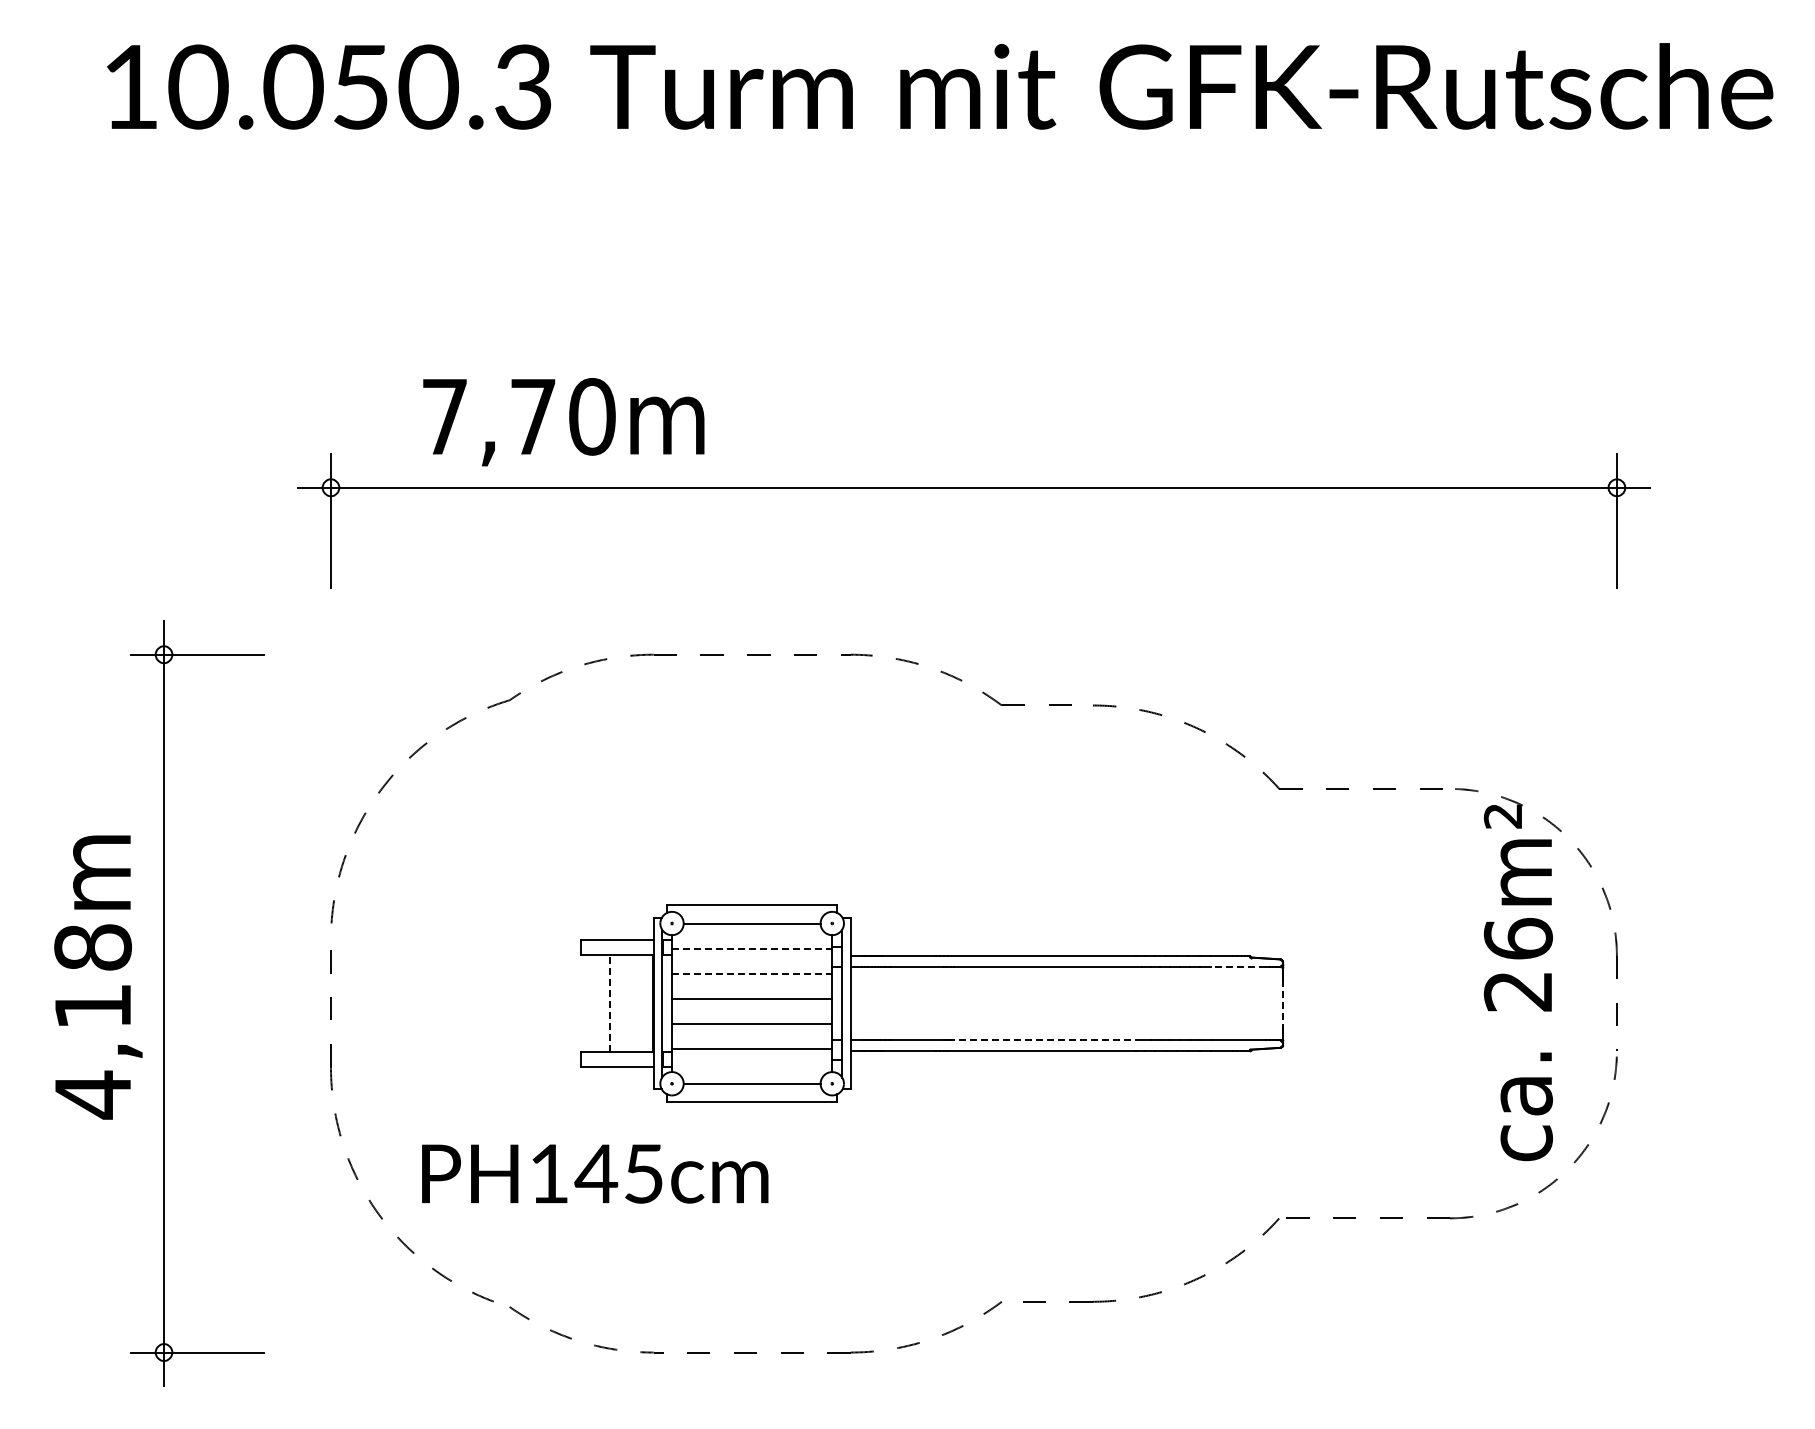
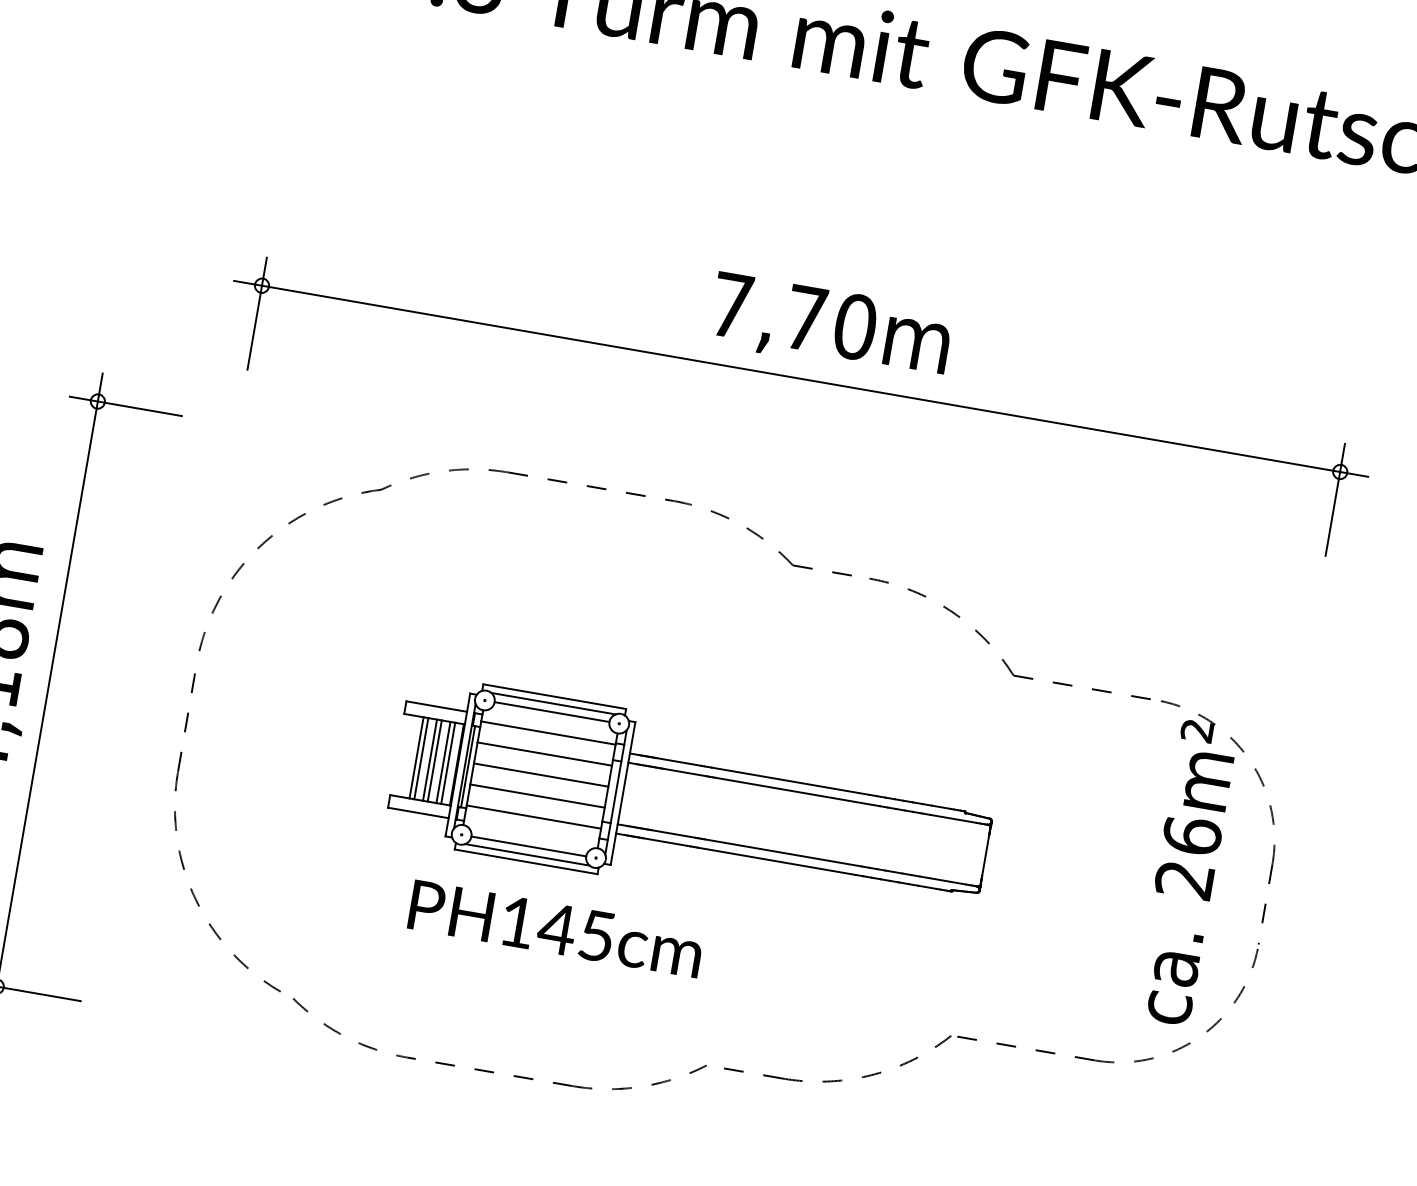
text: (563, 422) -> (830, 327), moved
line: (752, 913) -> (553, 703), added
line: (752, 948) -> (548, 733), dashed -> solid
line: (1238, 966) -> (953, 818), dashed -> solid
line: (752, 973) -> (545, 754), dashed -> solid
line: (604, 1003) -> (416, 757), added
line: (610, 1003) -> (421, 758), dashed -> solid
line: (620, 1003) -> (430, 760), added
line: (626, 1003) -> (435, 760), added
line: (636, 1003) -> (443, 762), added
line: (642, 1003) -> (448, 763), added
line: (665, 1003) -> (467, 766), added
line: (1283, 1004) -> (985, 856), dashed -> solid
line: (1048, 1040) -> (783, 853), dashed -> solid
line: (752, 1093) -> (527, 854), added
text: (595, 1173) -> (556, 928), moved

